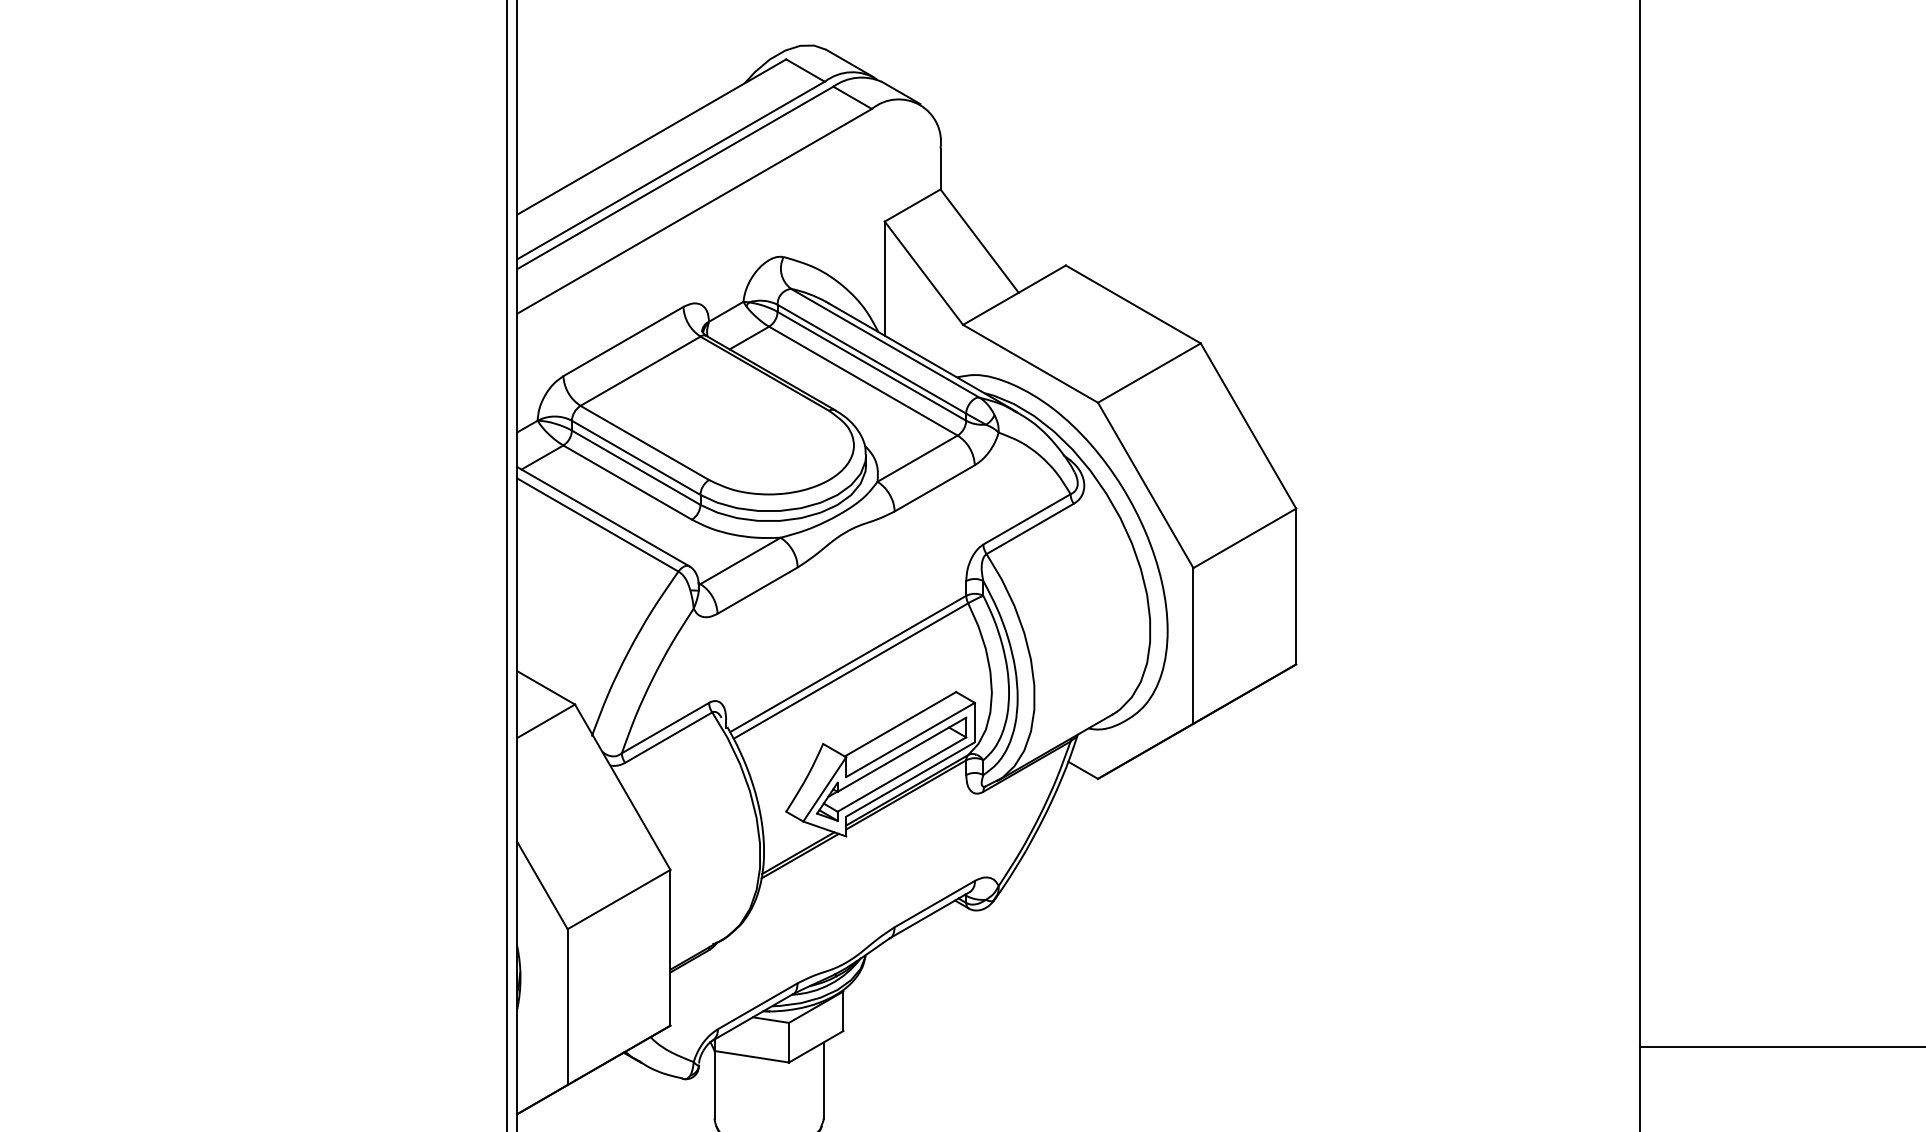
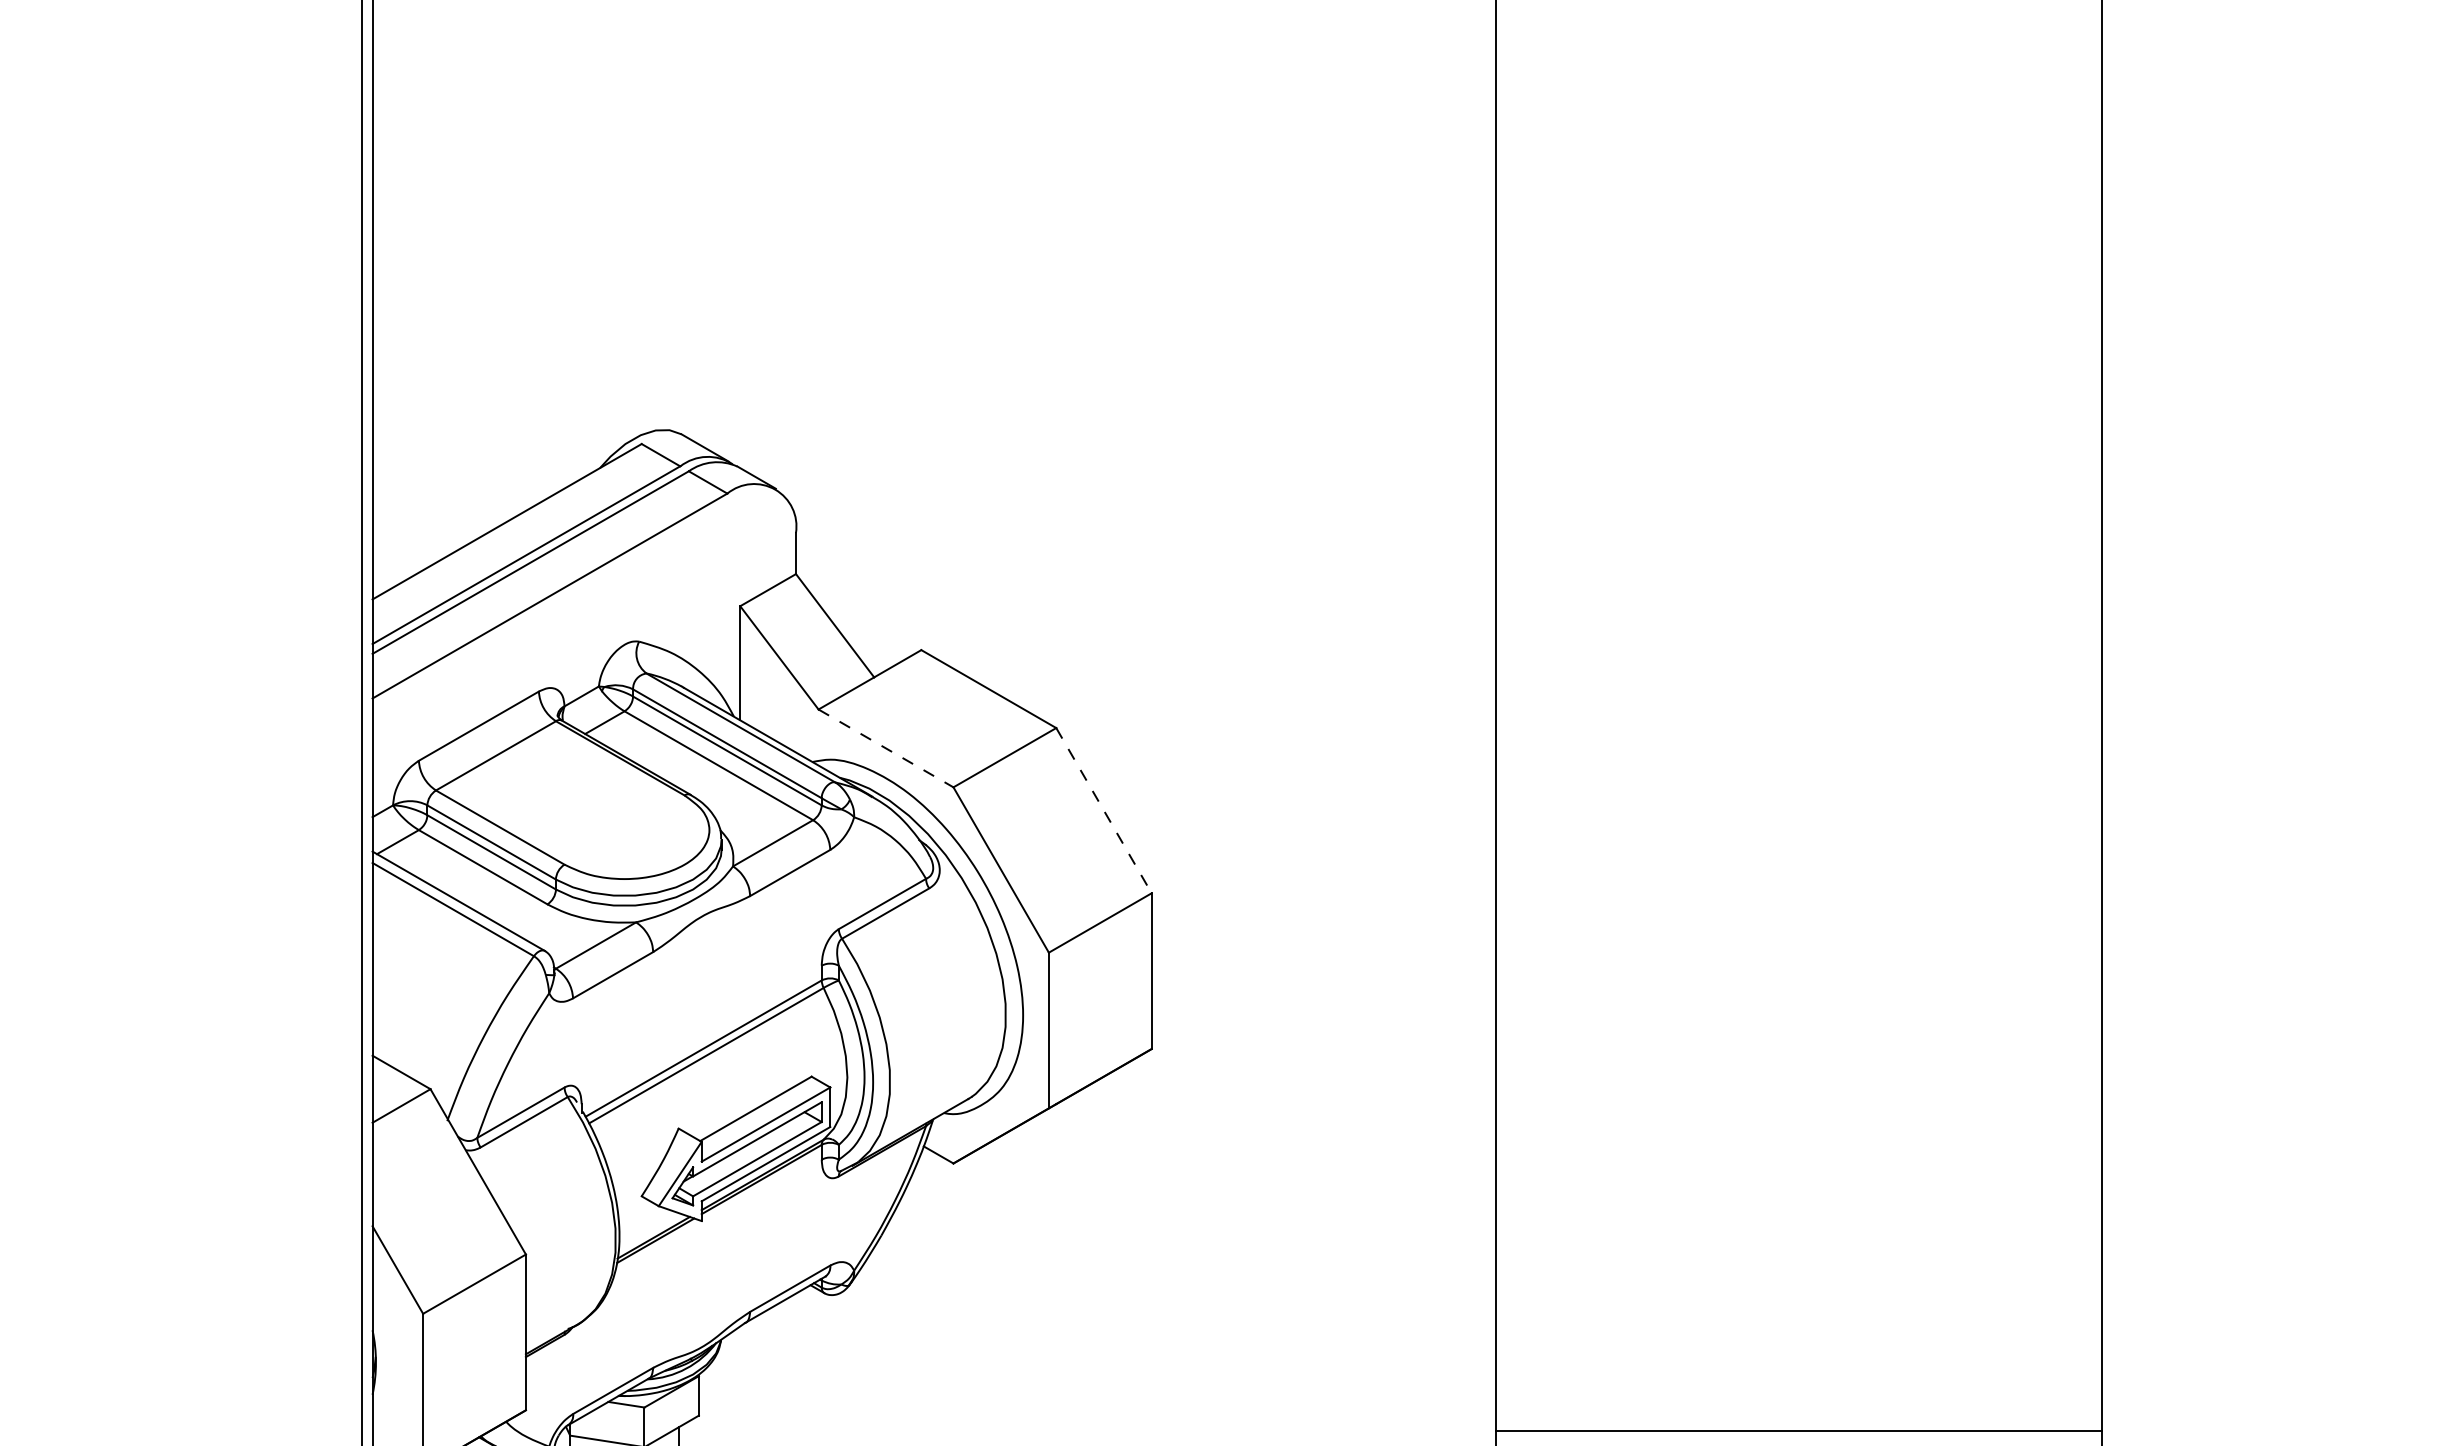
line: (1031, 363) -> (886, 748), solid -> dashed
line: (1249, 426) -> (1104, 811), solid -> dashed

